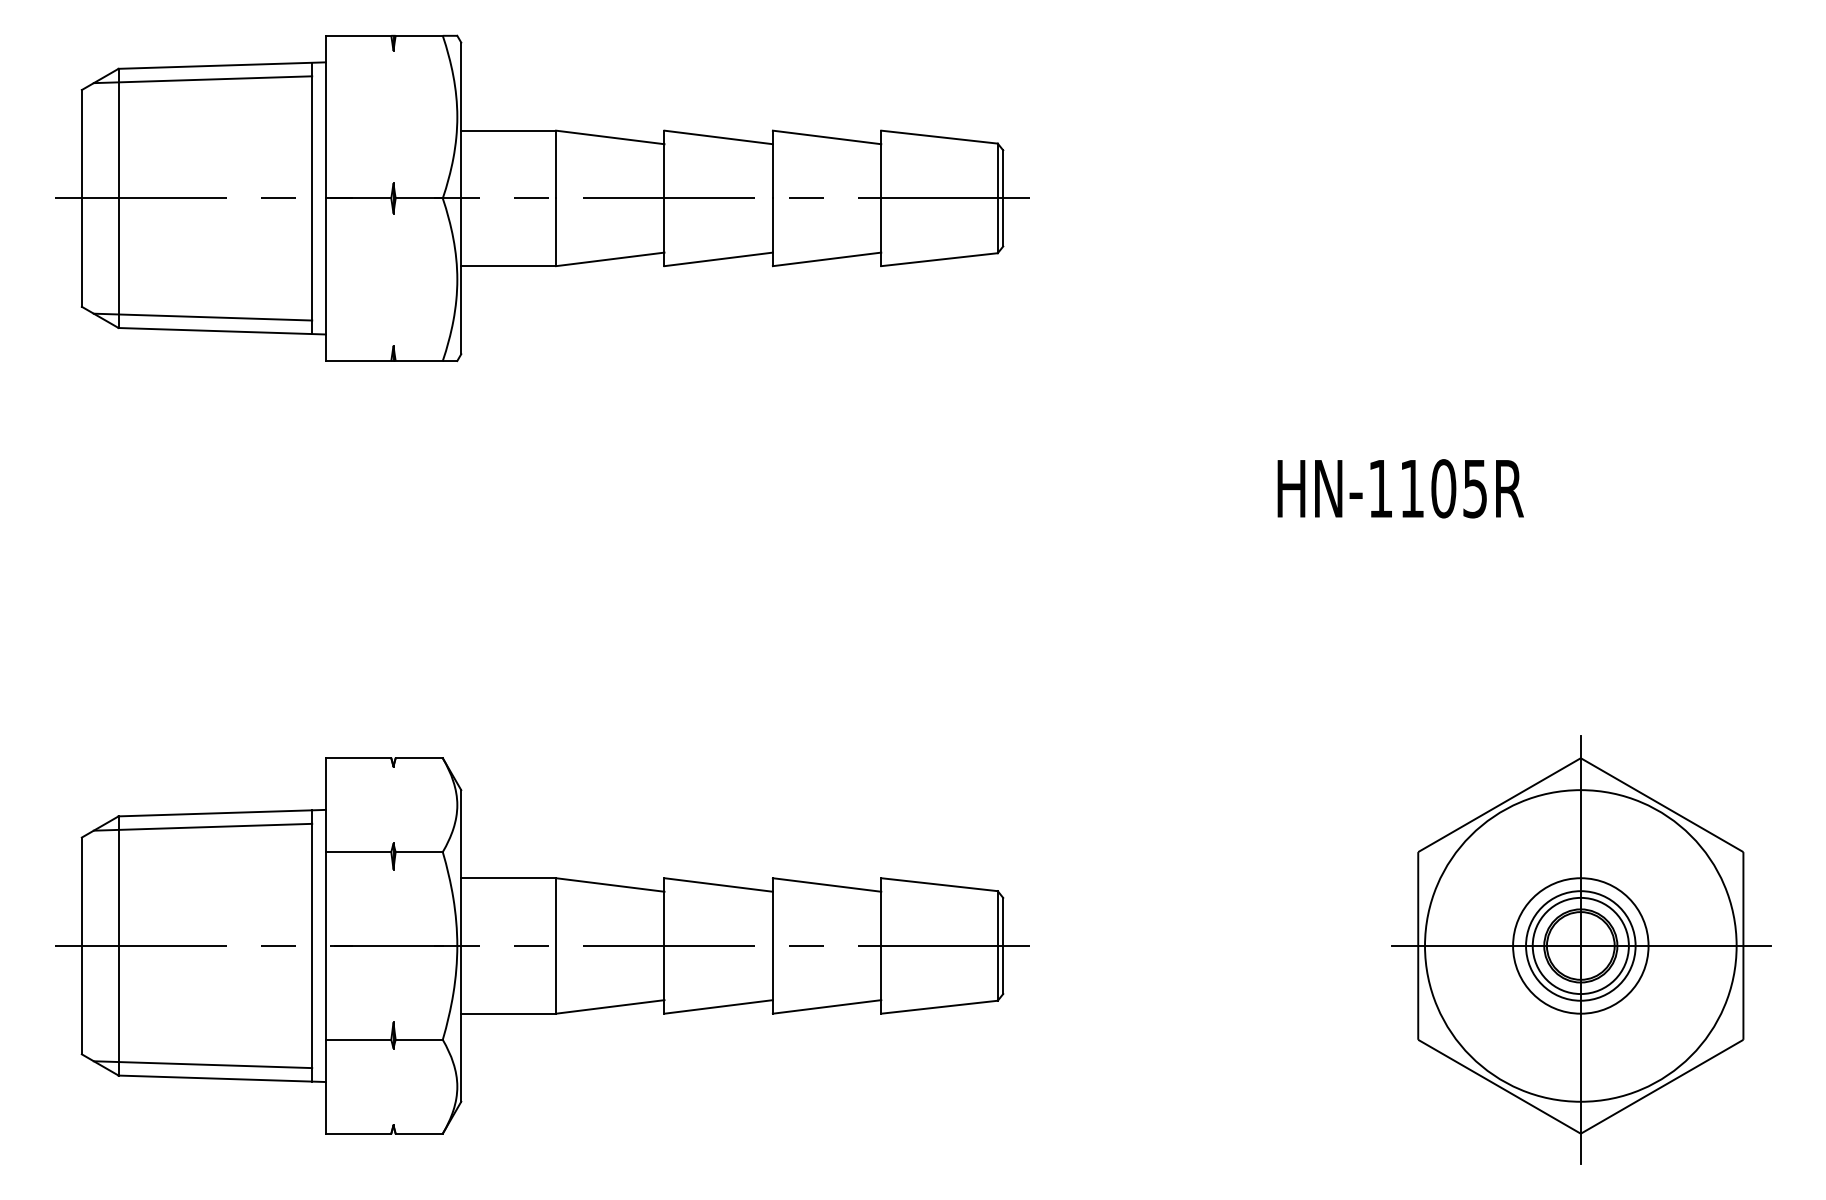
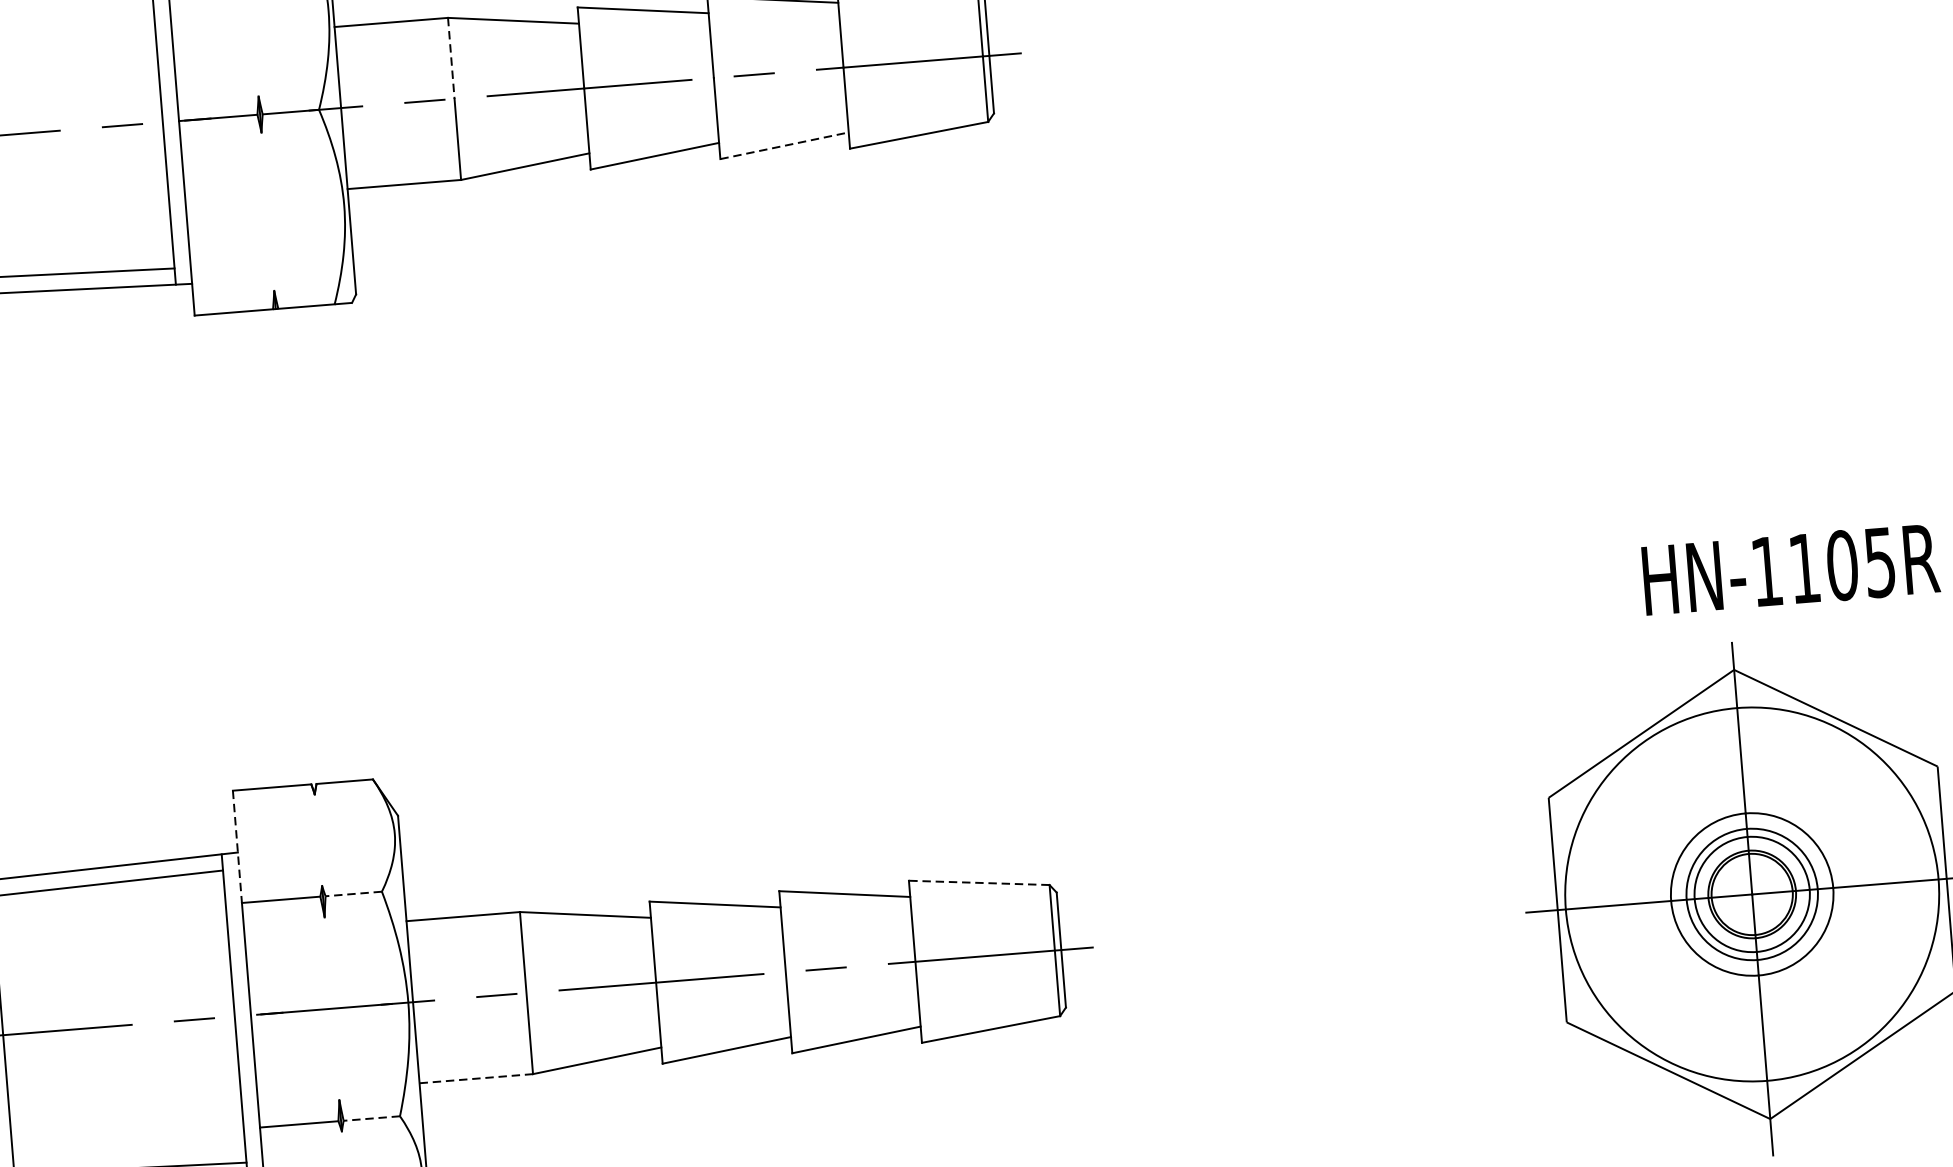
line: (556, 164) -> (451, 58), solid -> dashed
line: (827, 259) -> (785, 145), solid -> dashed
text: (1400, 488) -> (1790, 569), moved
line: (325, 805) -> (237, 847), solid -> dashed
line: (419, 852) -> (354, 894), solid -> dashed
line: (939, 884) -> (979, 882), solid -> dashed
line: (509, 1013) -> (477, 1078), solid -> dashed
line: (419, 1039) -> (372, 1118), solid -> dashed

